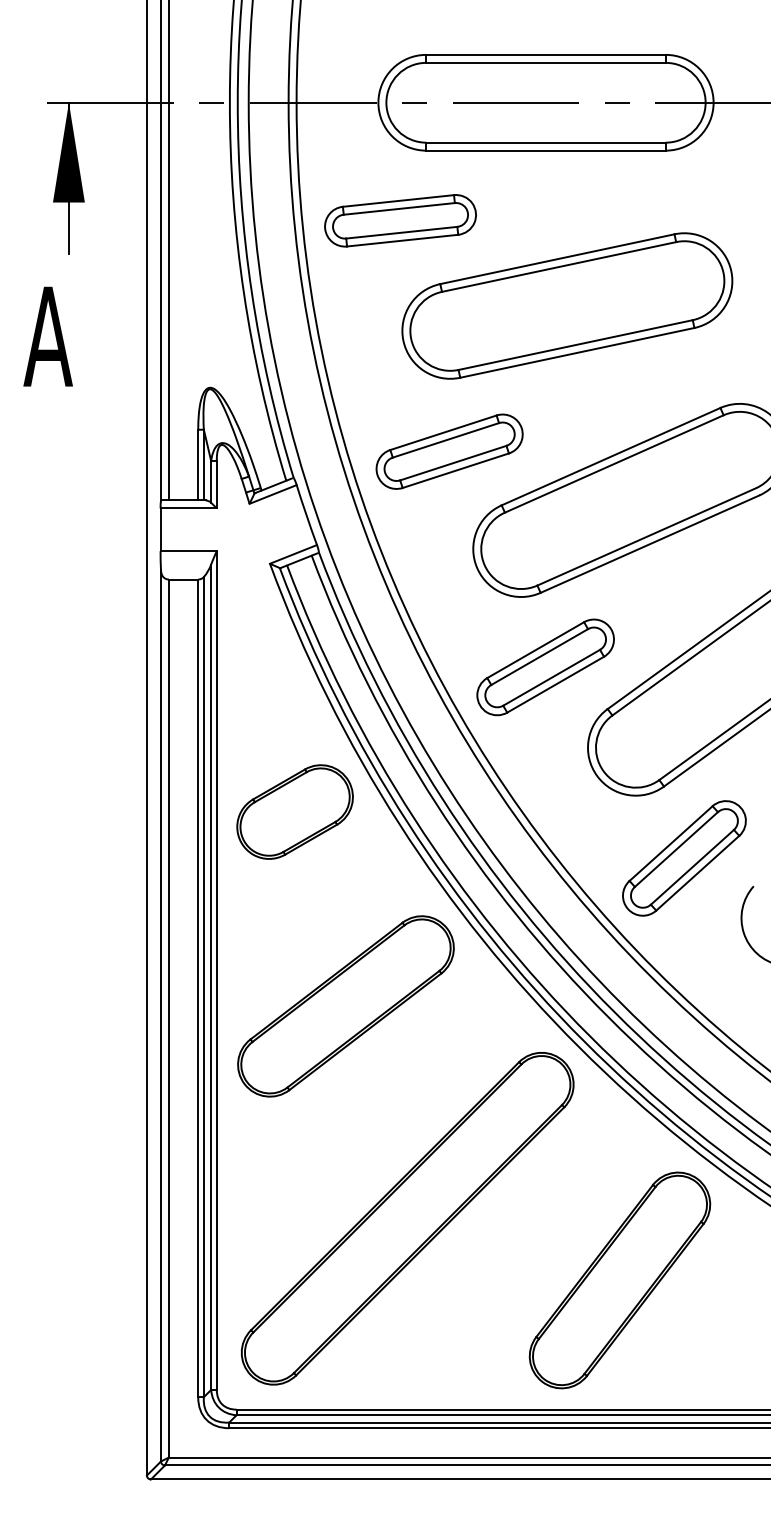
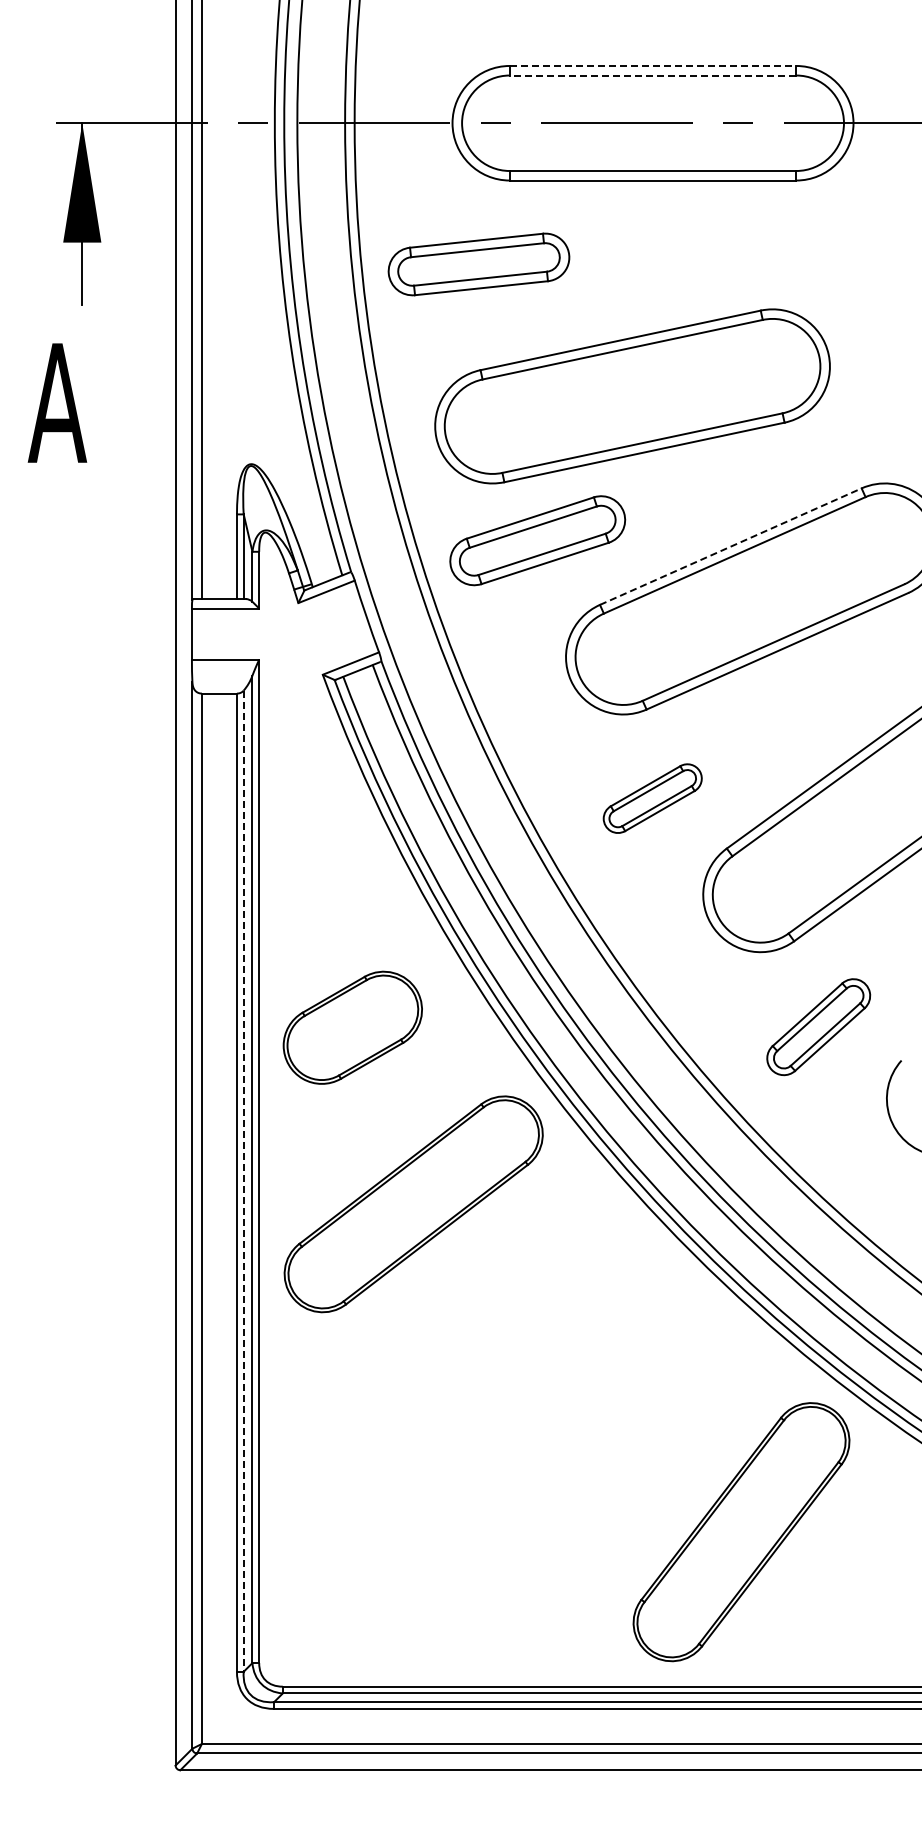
line: (546, 54) -> (653, 65), solid -> dashed
line: (545, 62) -> (652, 75), solid -> dashed
part: (567, 306) -> (632, 396), moved
line: (611, 456) -> (731, 546), solid -> dashed
part: (545, 667) -> (652, 798), size x0.6
part: (294, 811) -> (352, 1027), moved
part: (684, 857) -> (818, 1026), size x0.7
line: (203, 987) -> (243, 1181), solid -> dashed
part: (407, 1218) -> (487, 1458), removed

